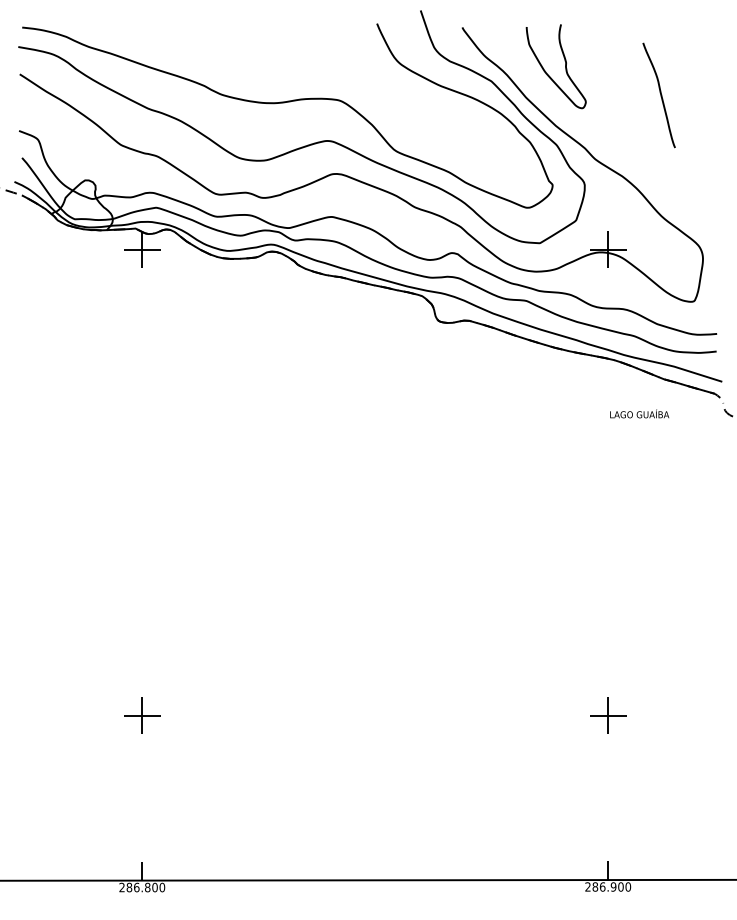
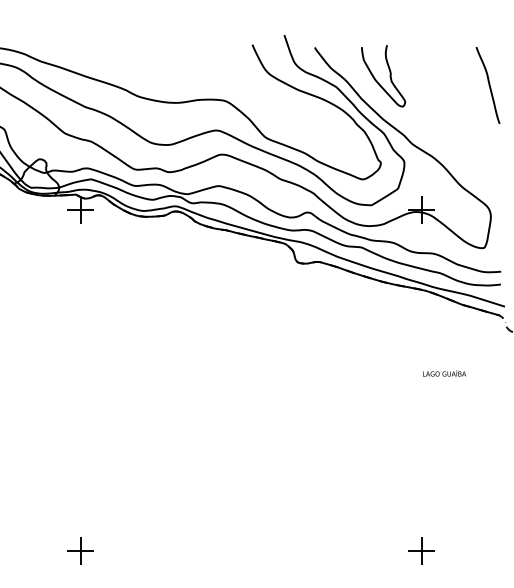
curve: (660, 95) -> (489, 85), moved
text: (639, 413) -> (444, 373), moved

